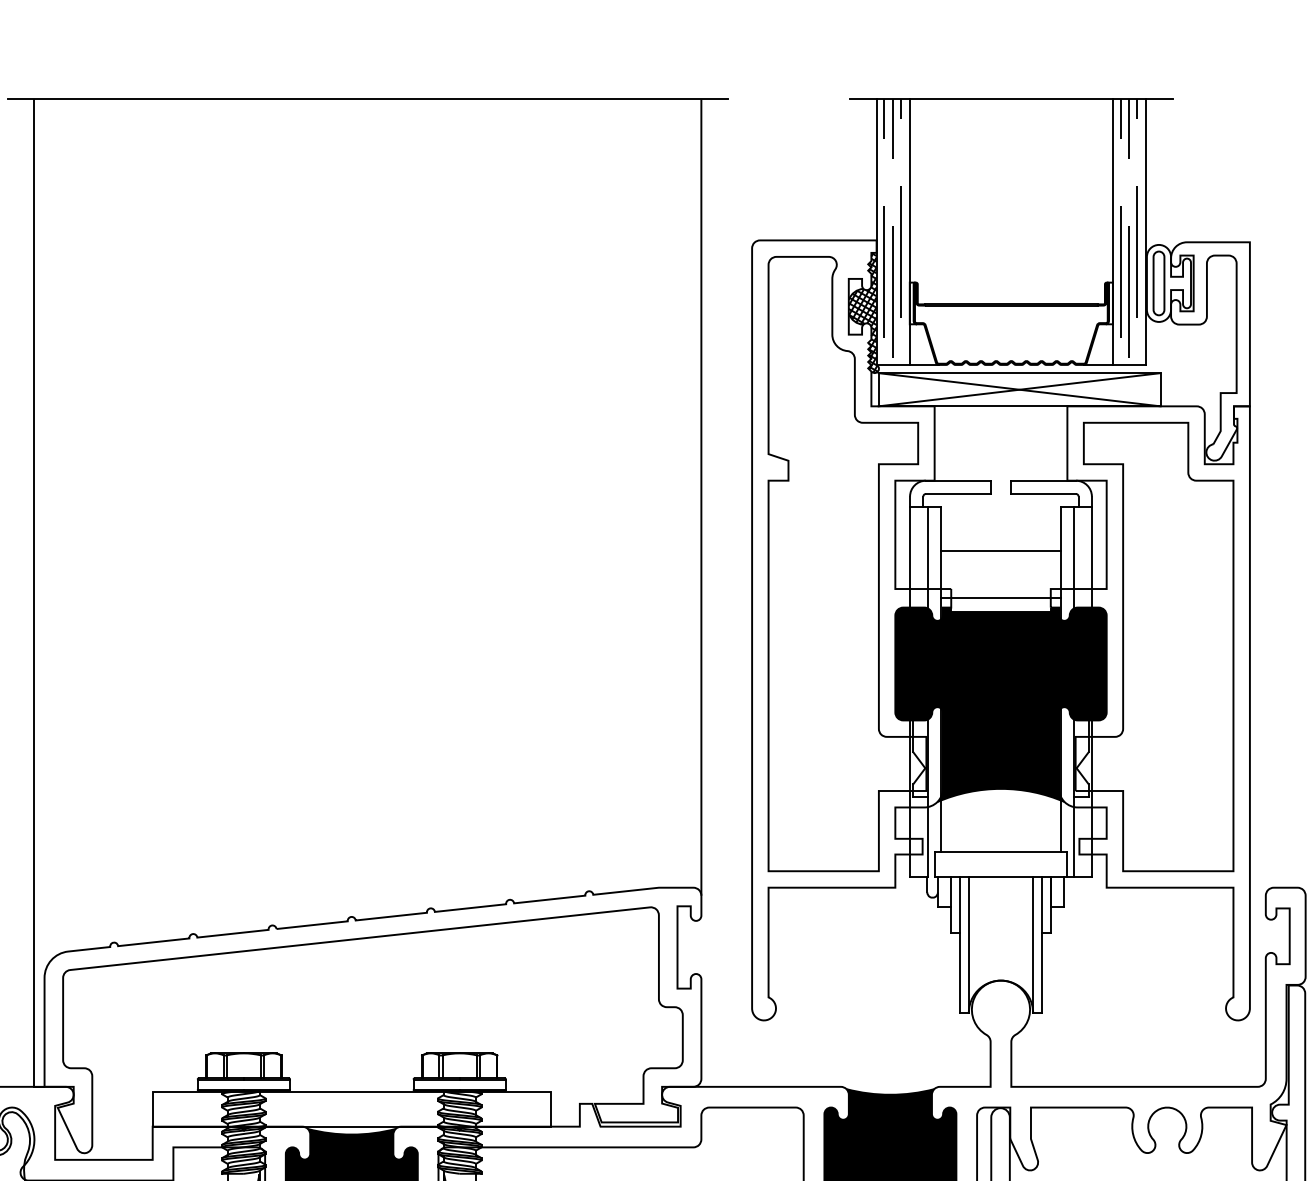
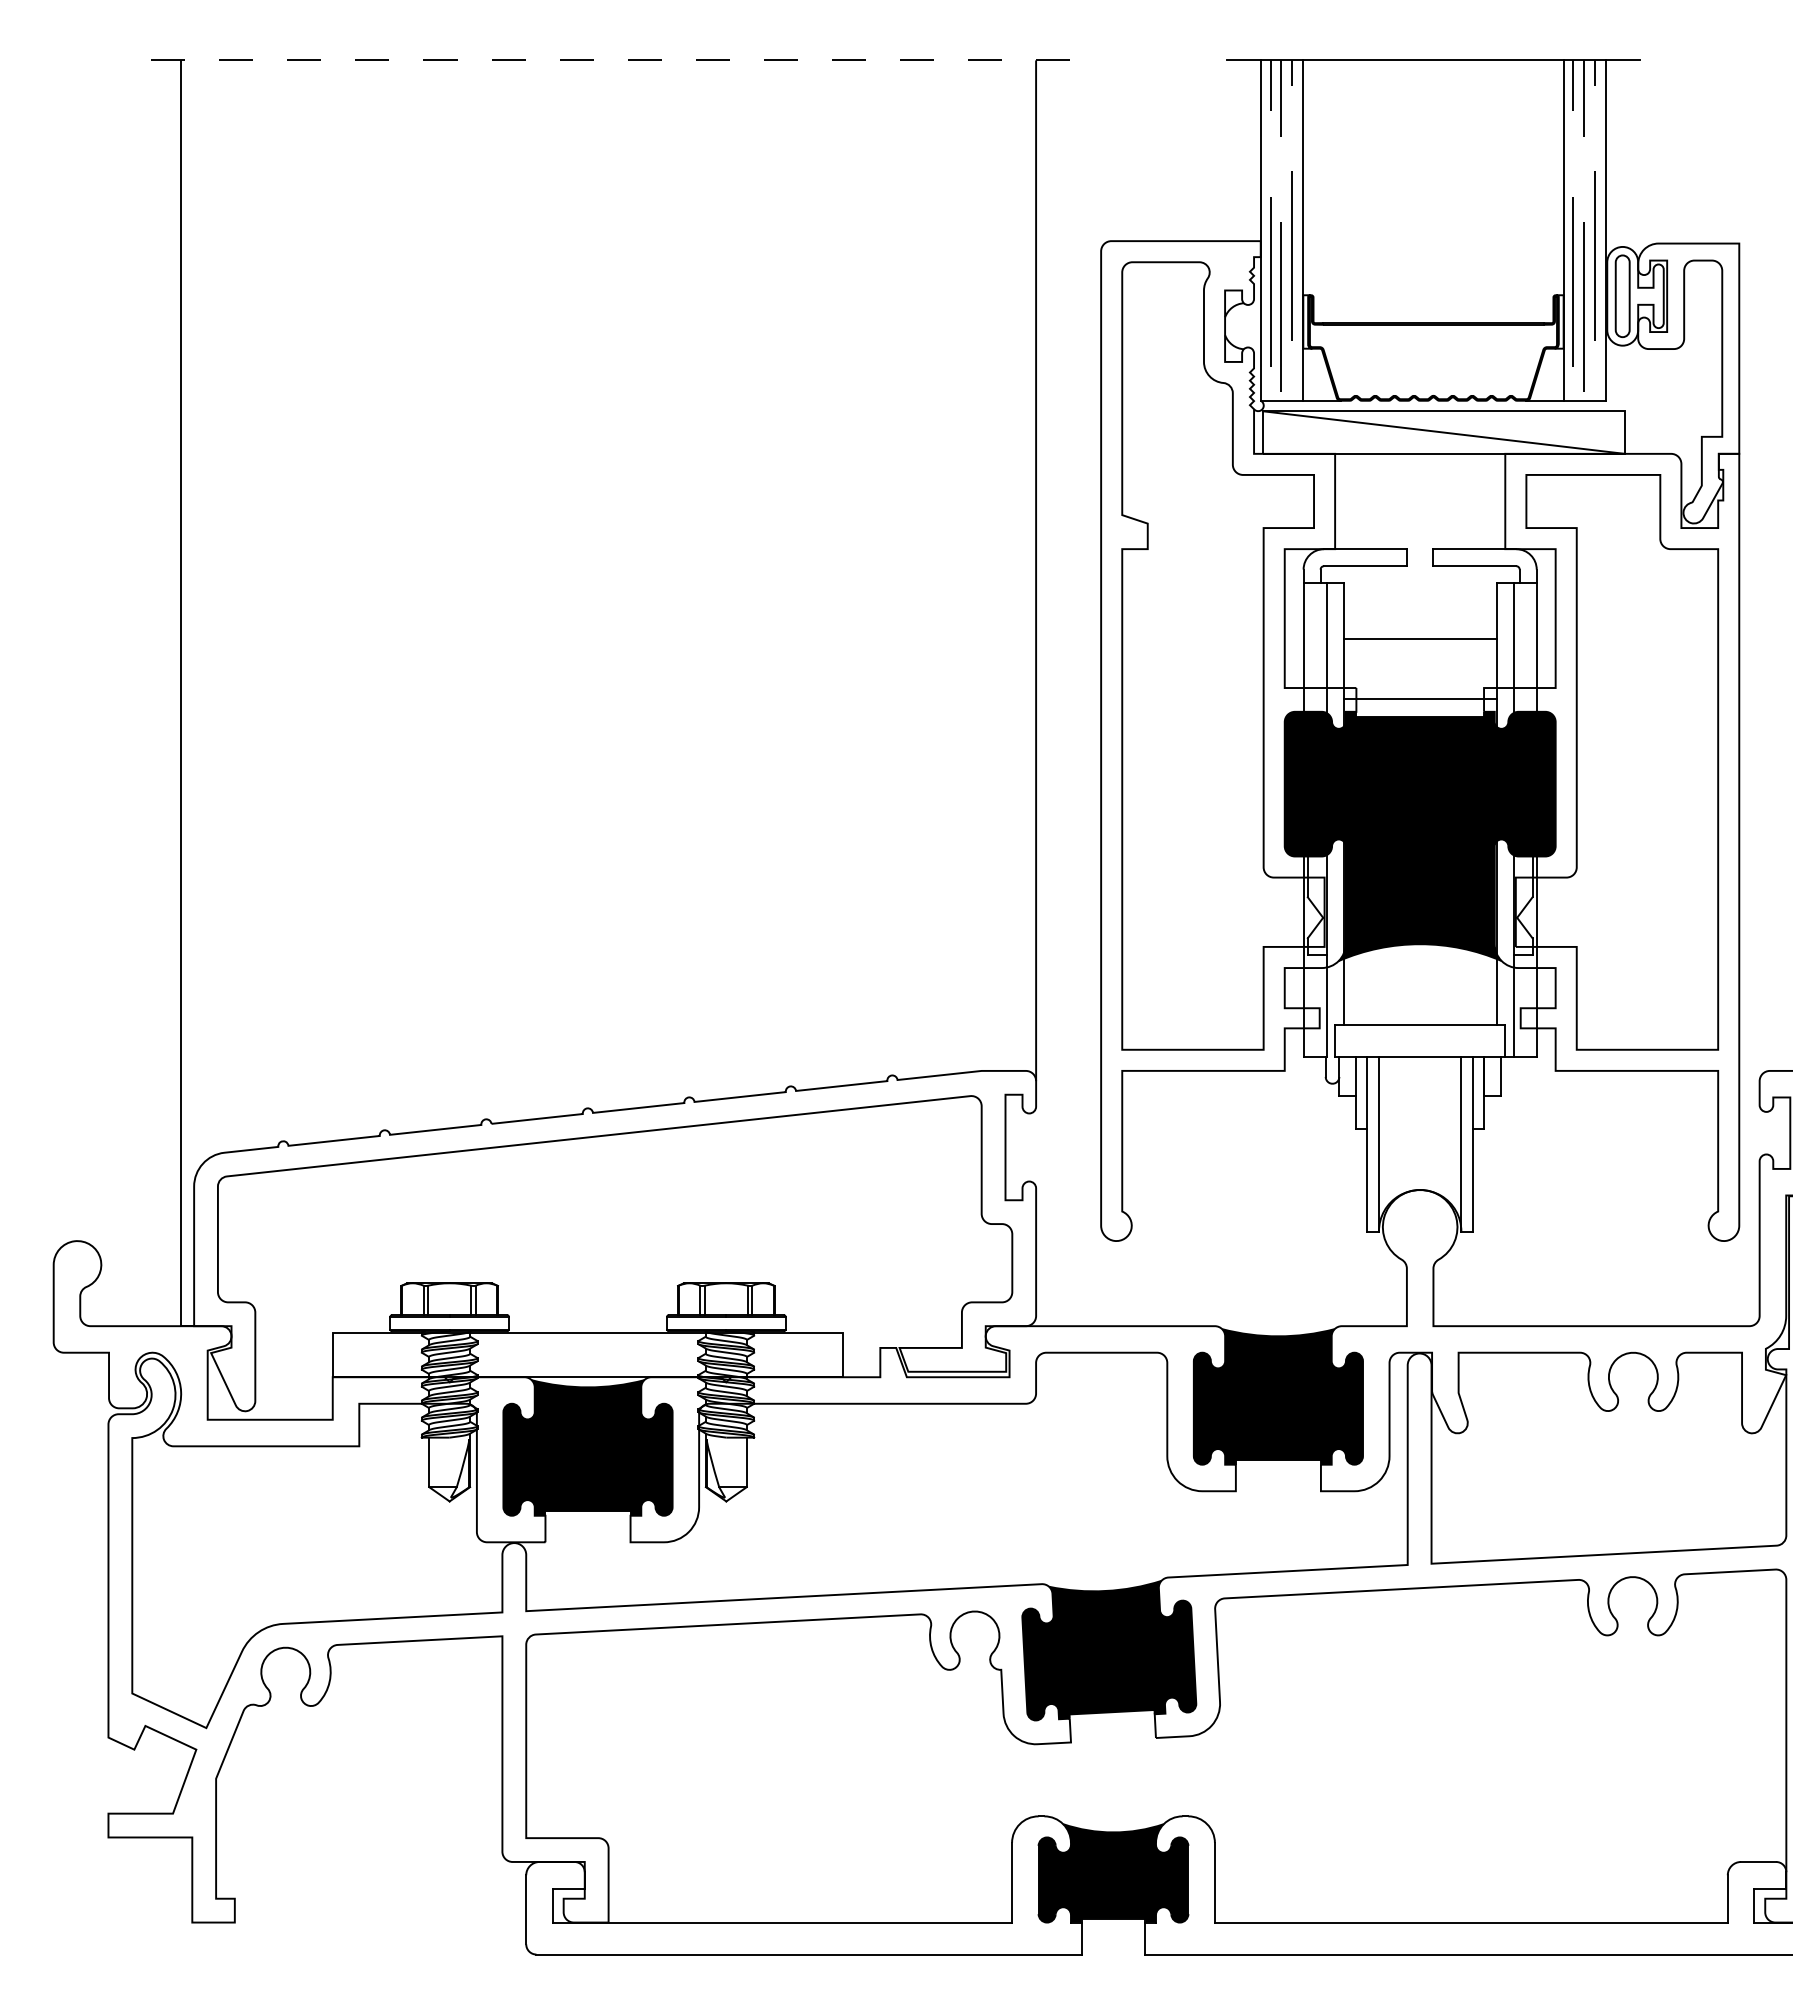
line: (367, 99) -> (608, 60), solid -> dashed
hatch: (863, 312) -> (1243, 333), removed
line: (1019, 389) -> (1443, 432), removed

